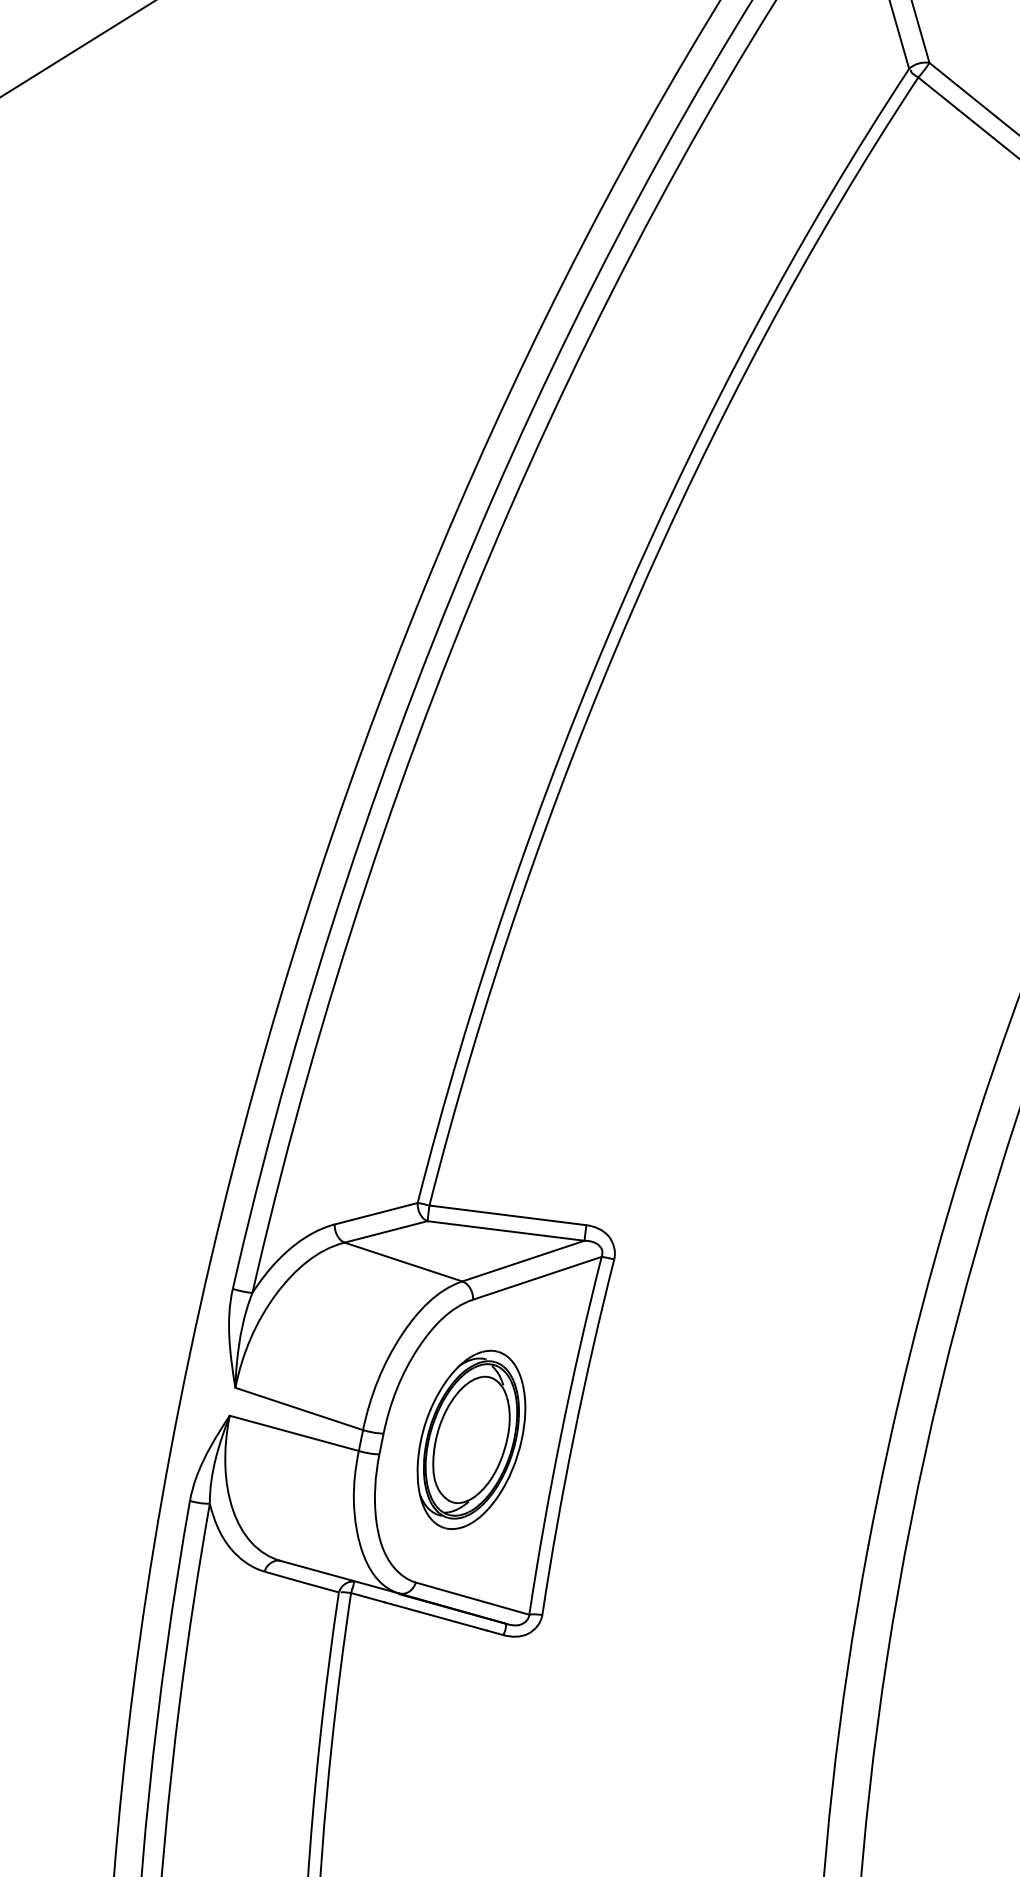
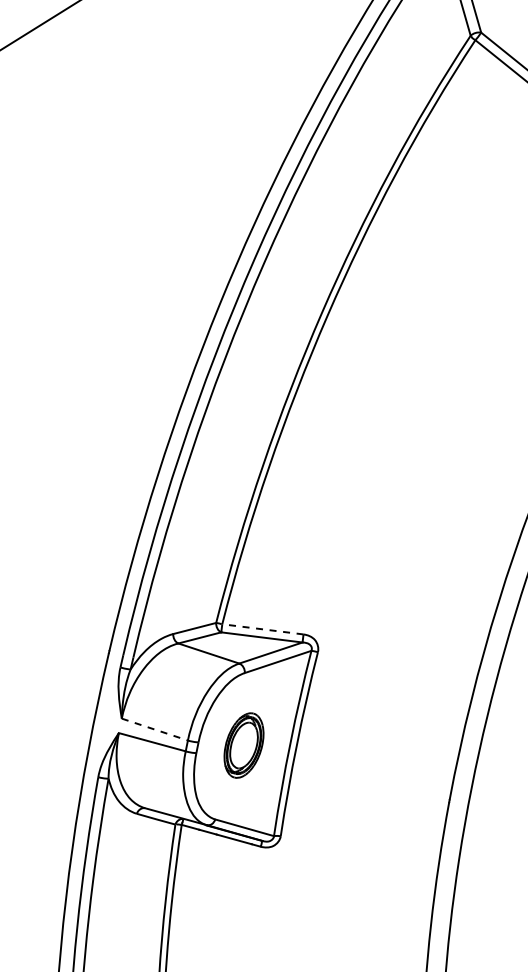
line: (507, 1215) -> (262, 629), solid -> dashed
line: (298, 1408) -> (154, 729), solid -> dashed
part: (470, 1439) -> (243, 745), size x0.7

